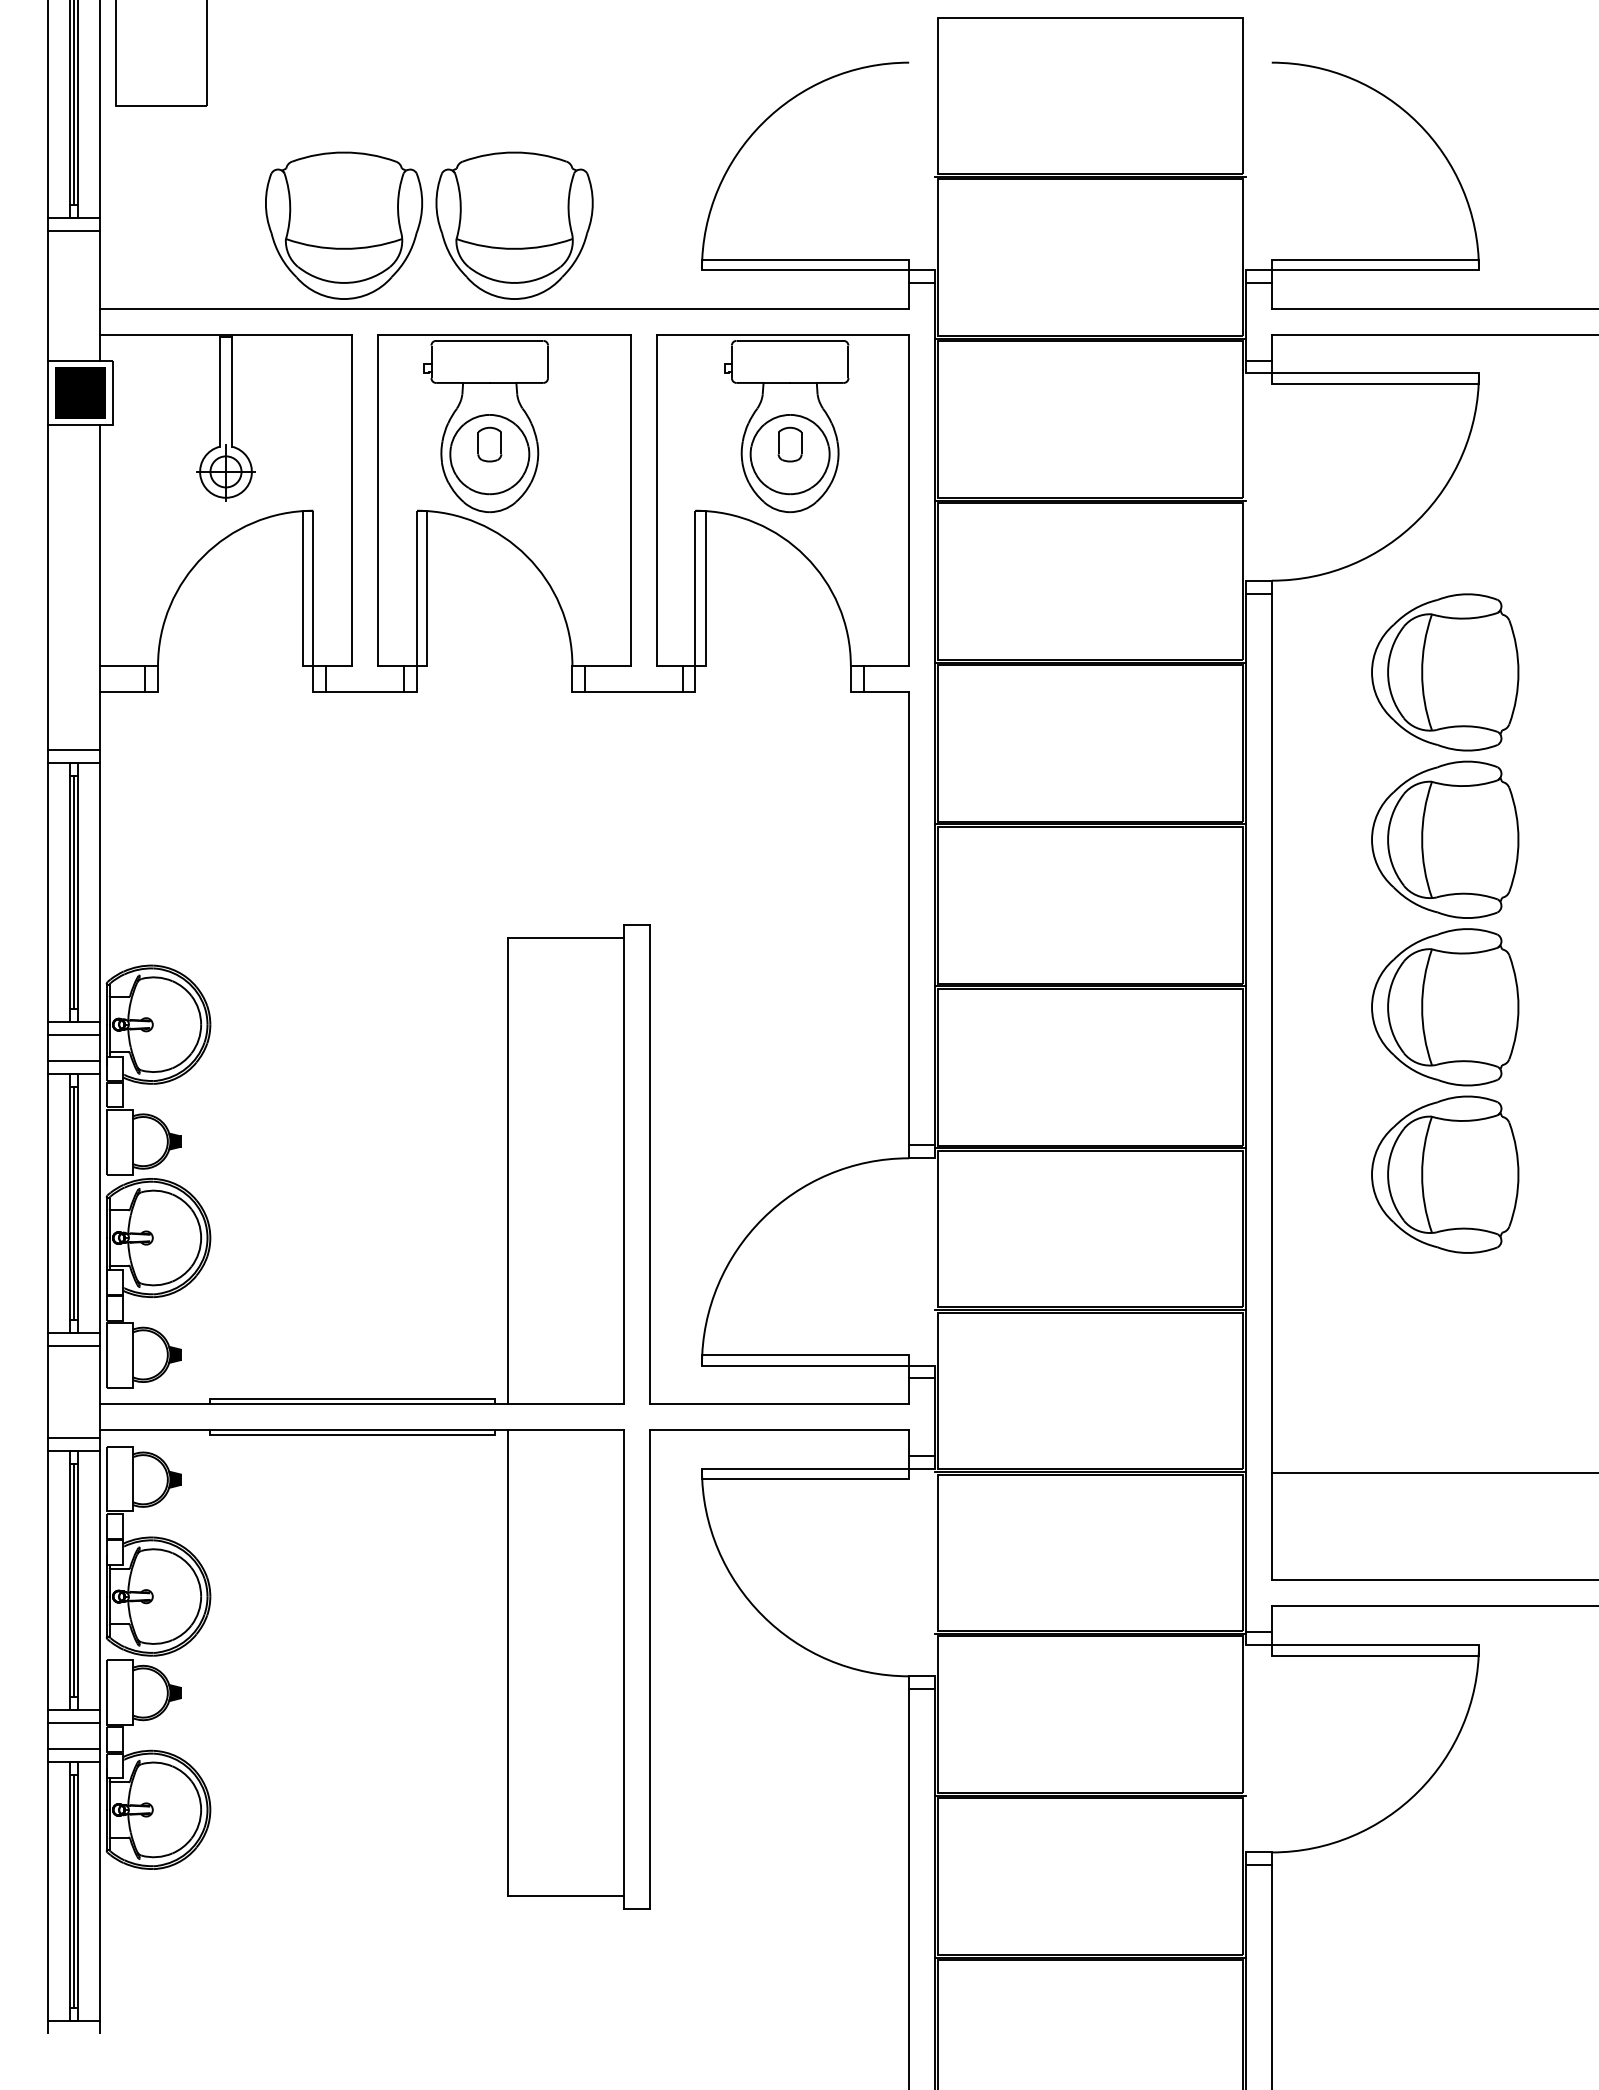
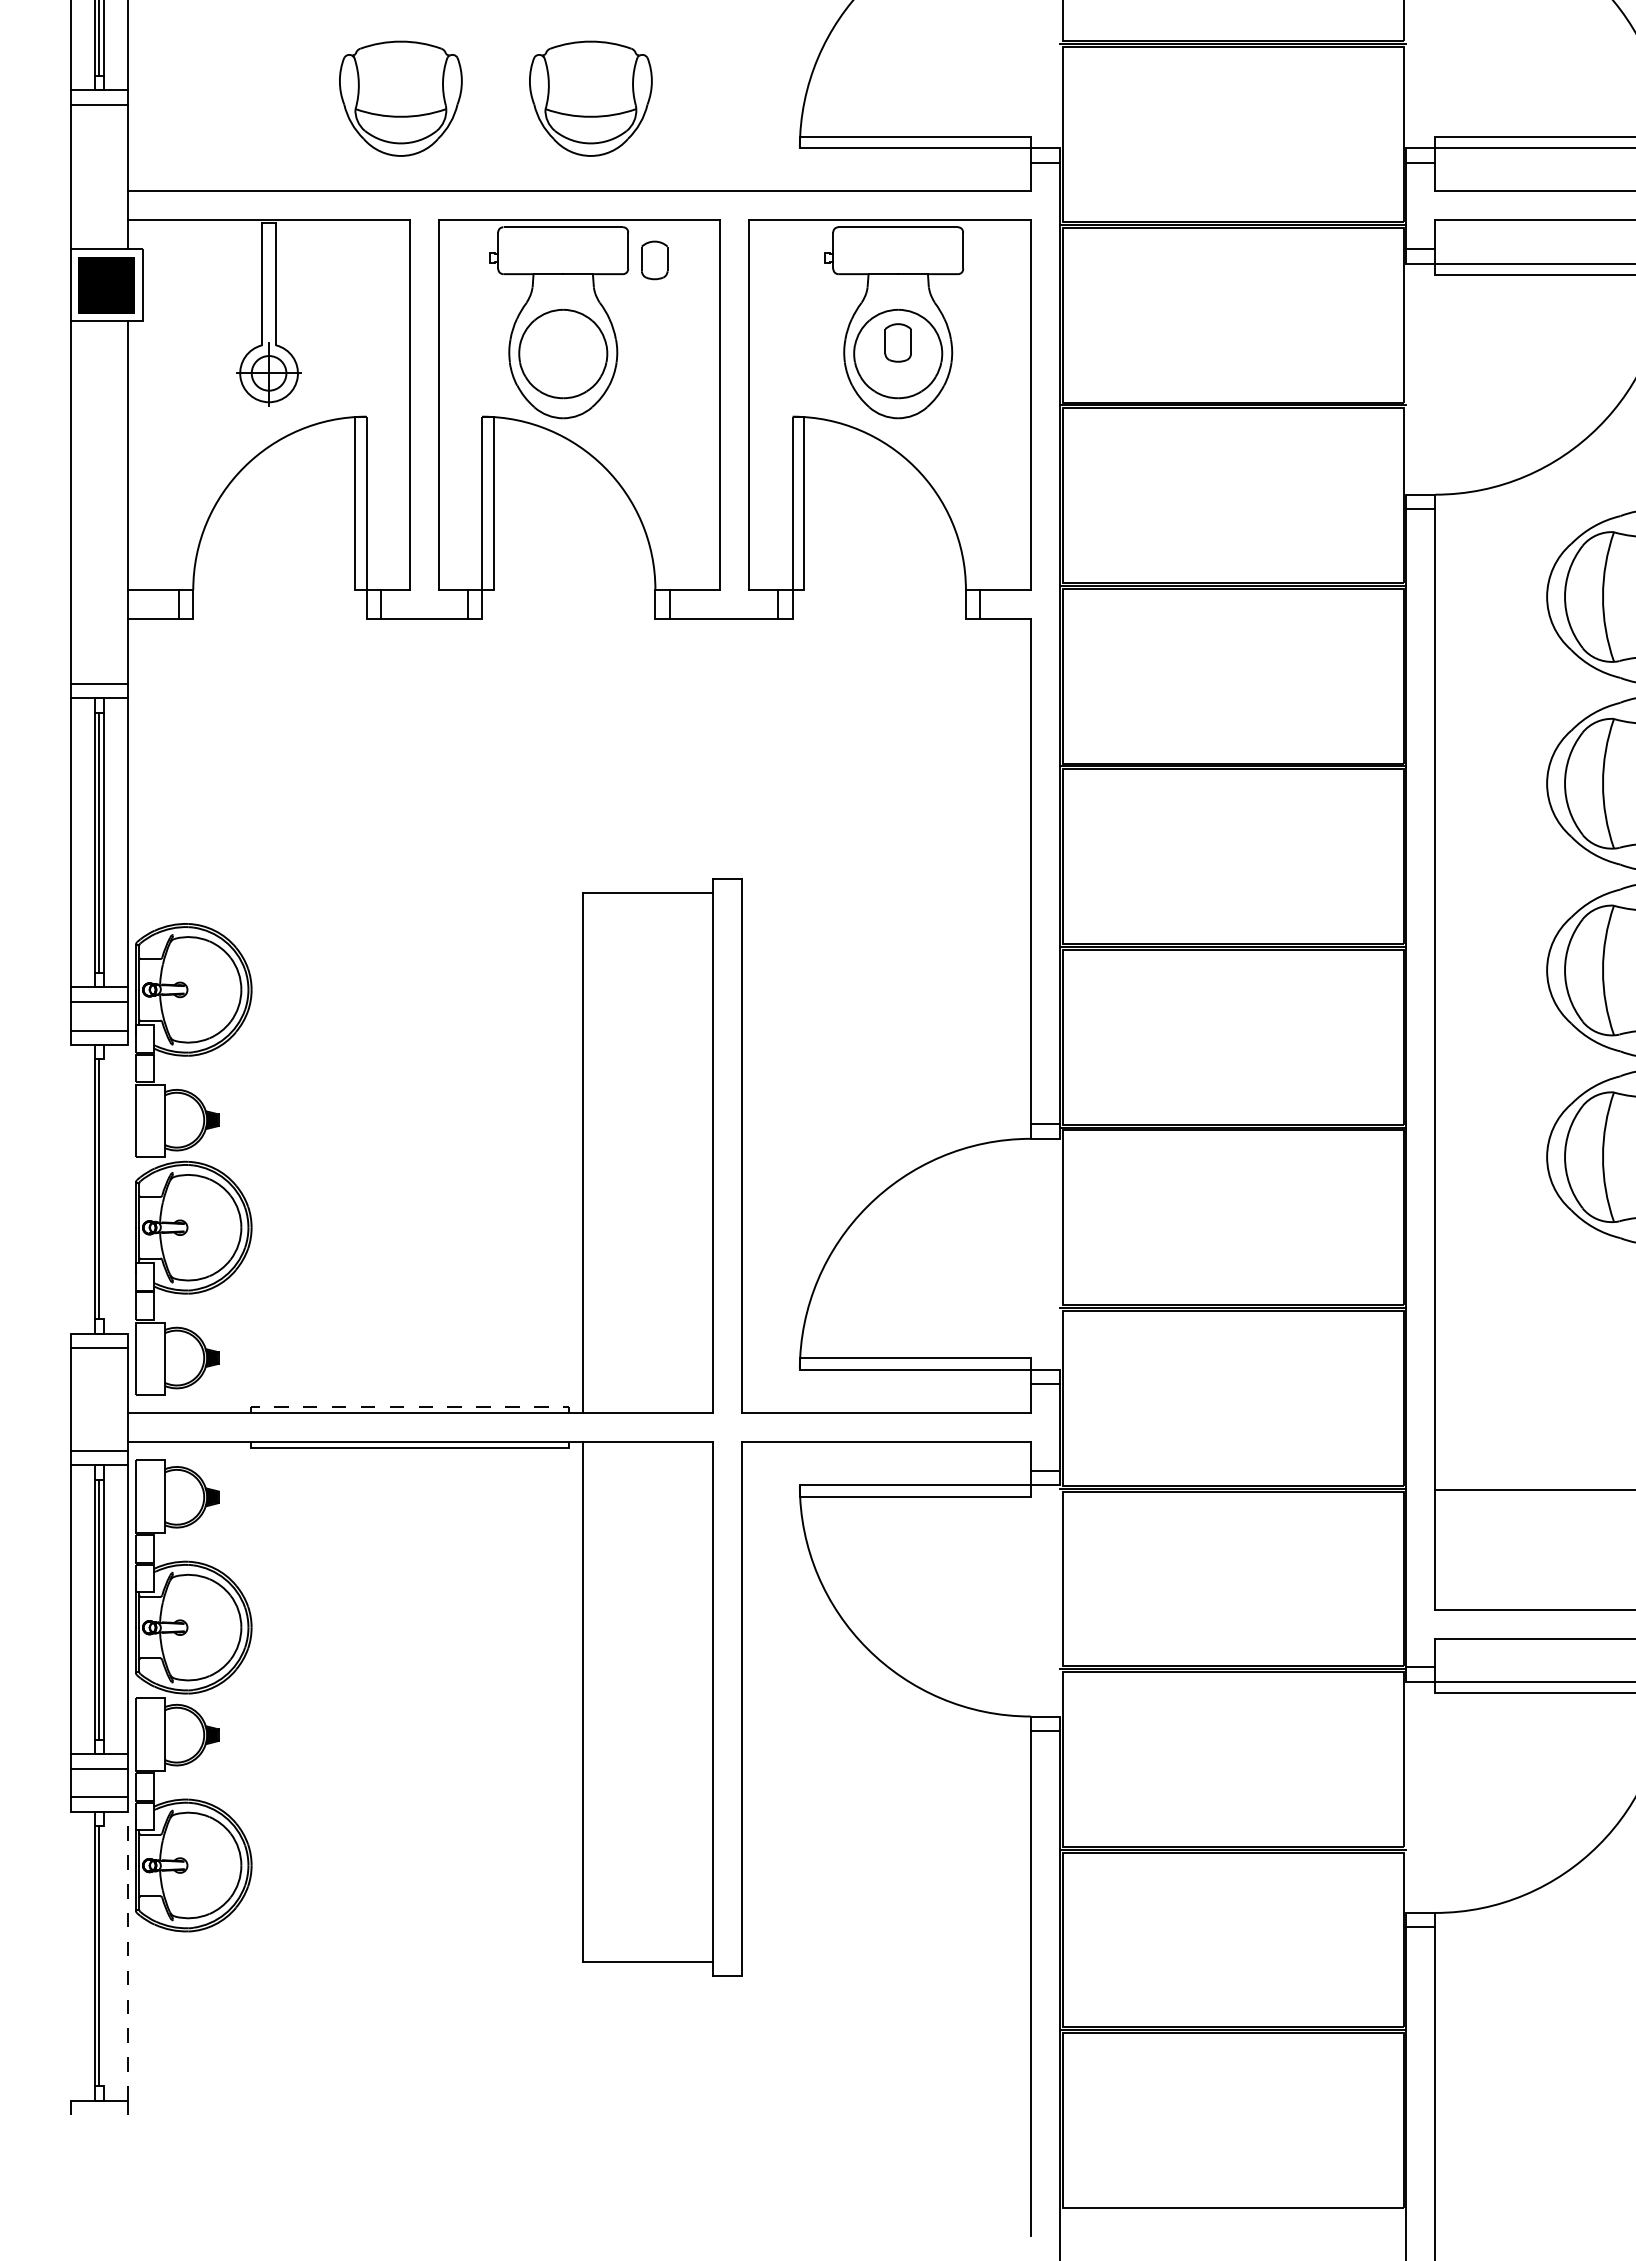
part: (344, 225) -> (401, 98), size x0.7
part: (514, 225) -> (590, 98), size x0.7
part: (489, 444) -> (654, 260), moved
line: (47, 1203) -> (70, 1189), removed
line: (77, 1203) -> (103, 1189), removed
line: (99, 1203) -> (128, 1189), removed
line: (352, 1399) -> (410, 1407), solid -> dashed
line: (47, 1890) -> (70, 1955), removed
line: (77, 1890) -> (103, 1955), removed
line: (99, 1891) -> (128, 1956), solid -> dashed

